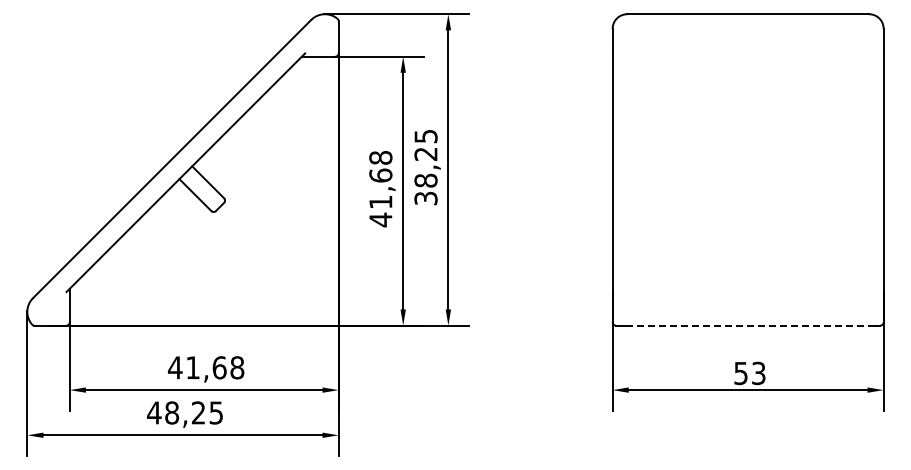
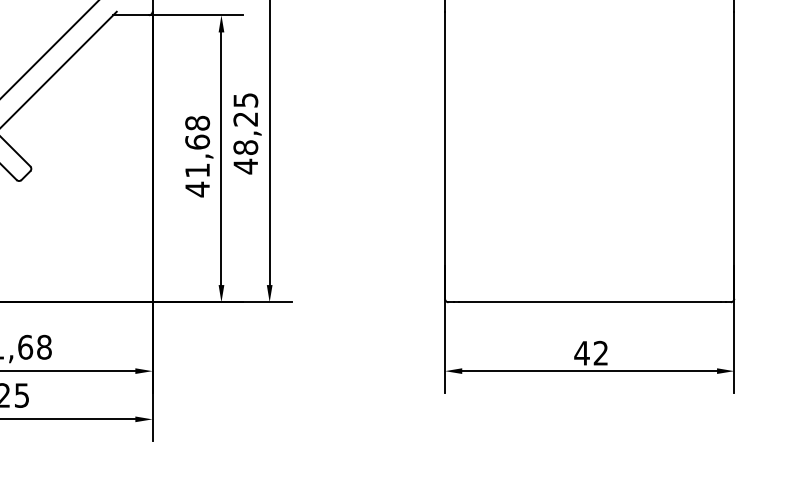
text: (425, 198) -> (245, 166), 38,25 -> 48,25
line: (748, 325) -> (590, 302), dashed -> solid
text: (749, 373) -> (591, 353), 53 -> 42

